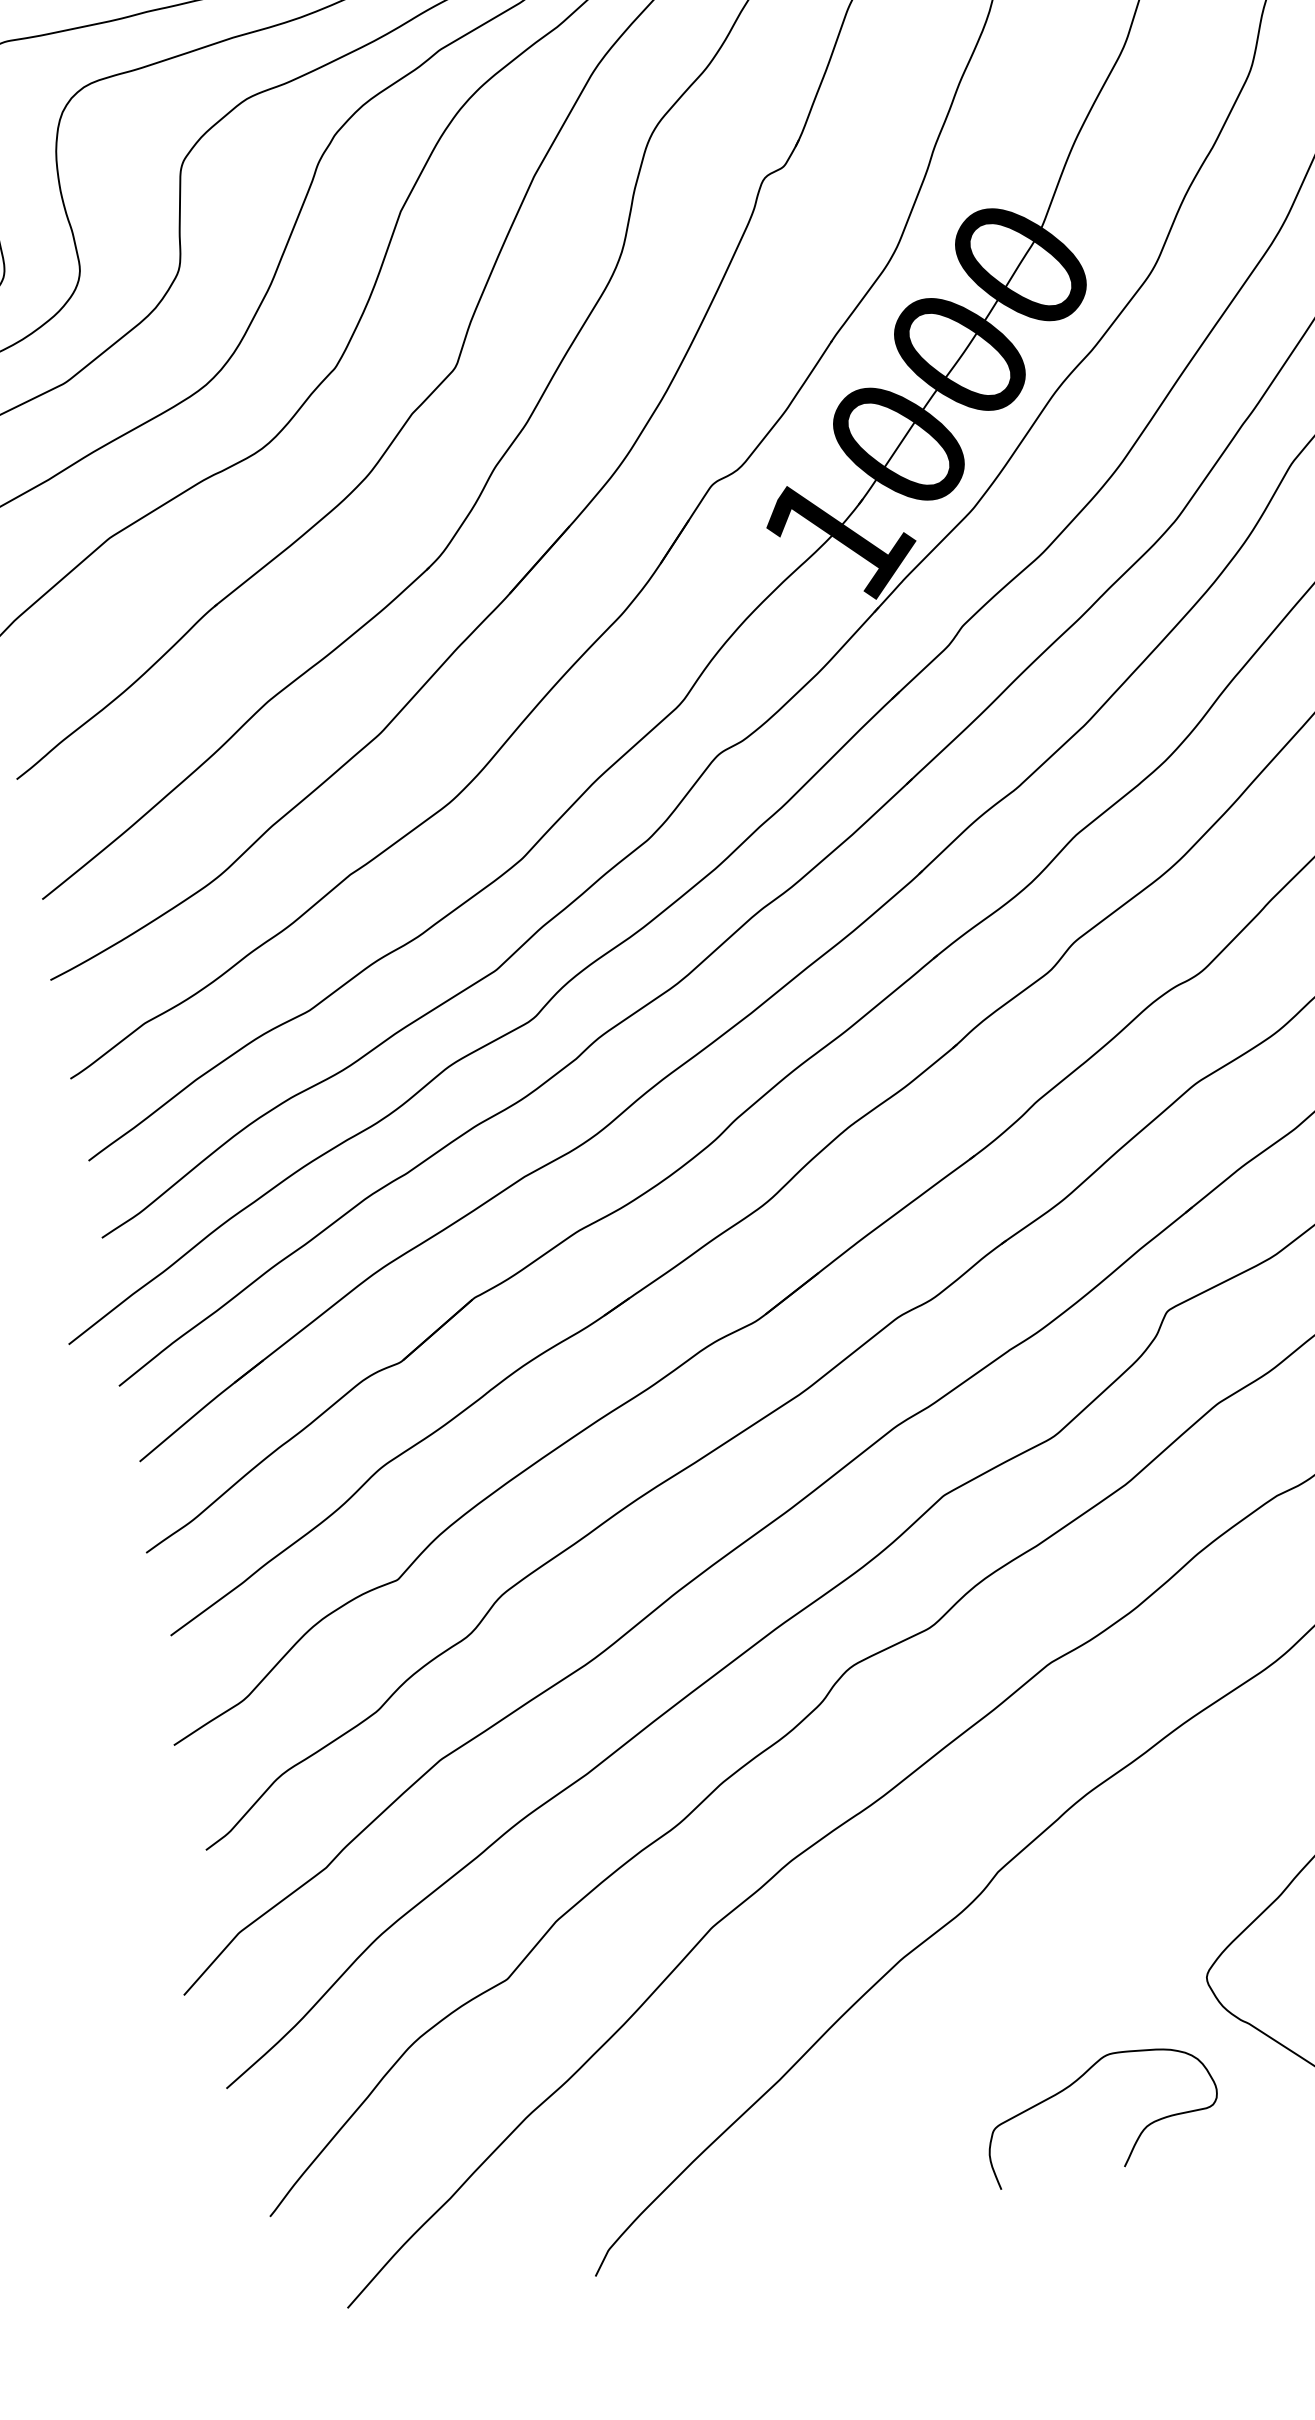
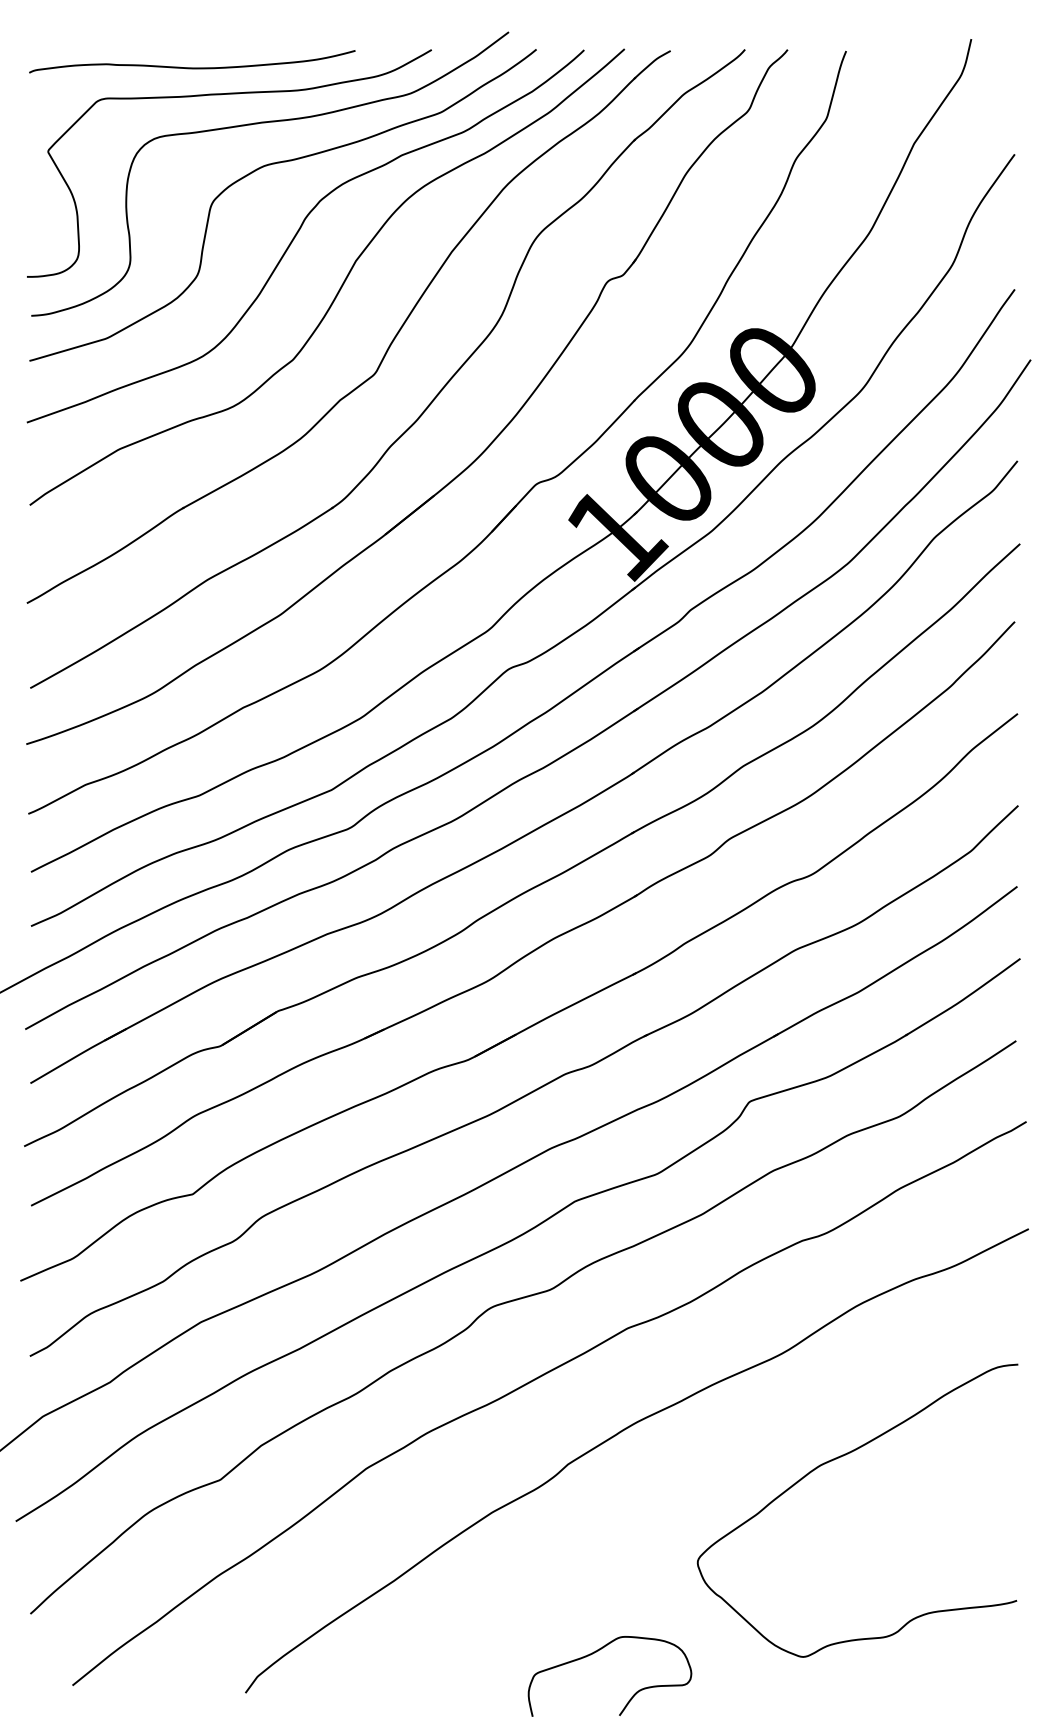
curve: (1076, 2082) -> (596, 1652), moved

